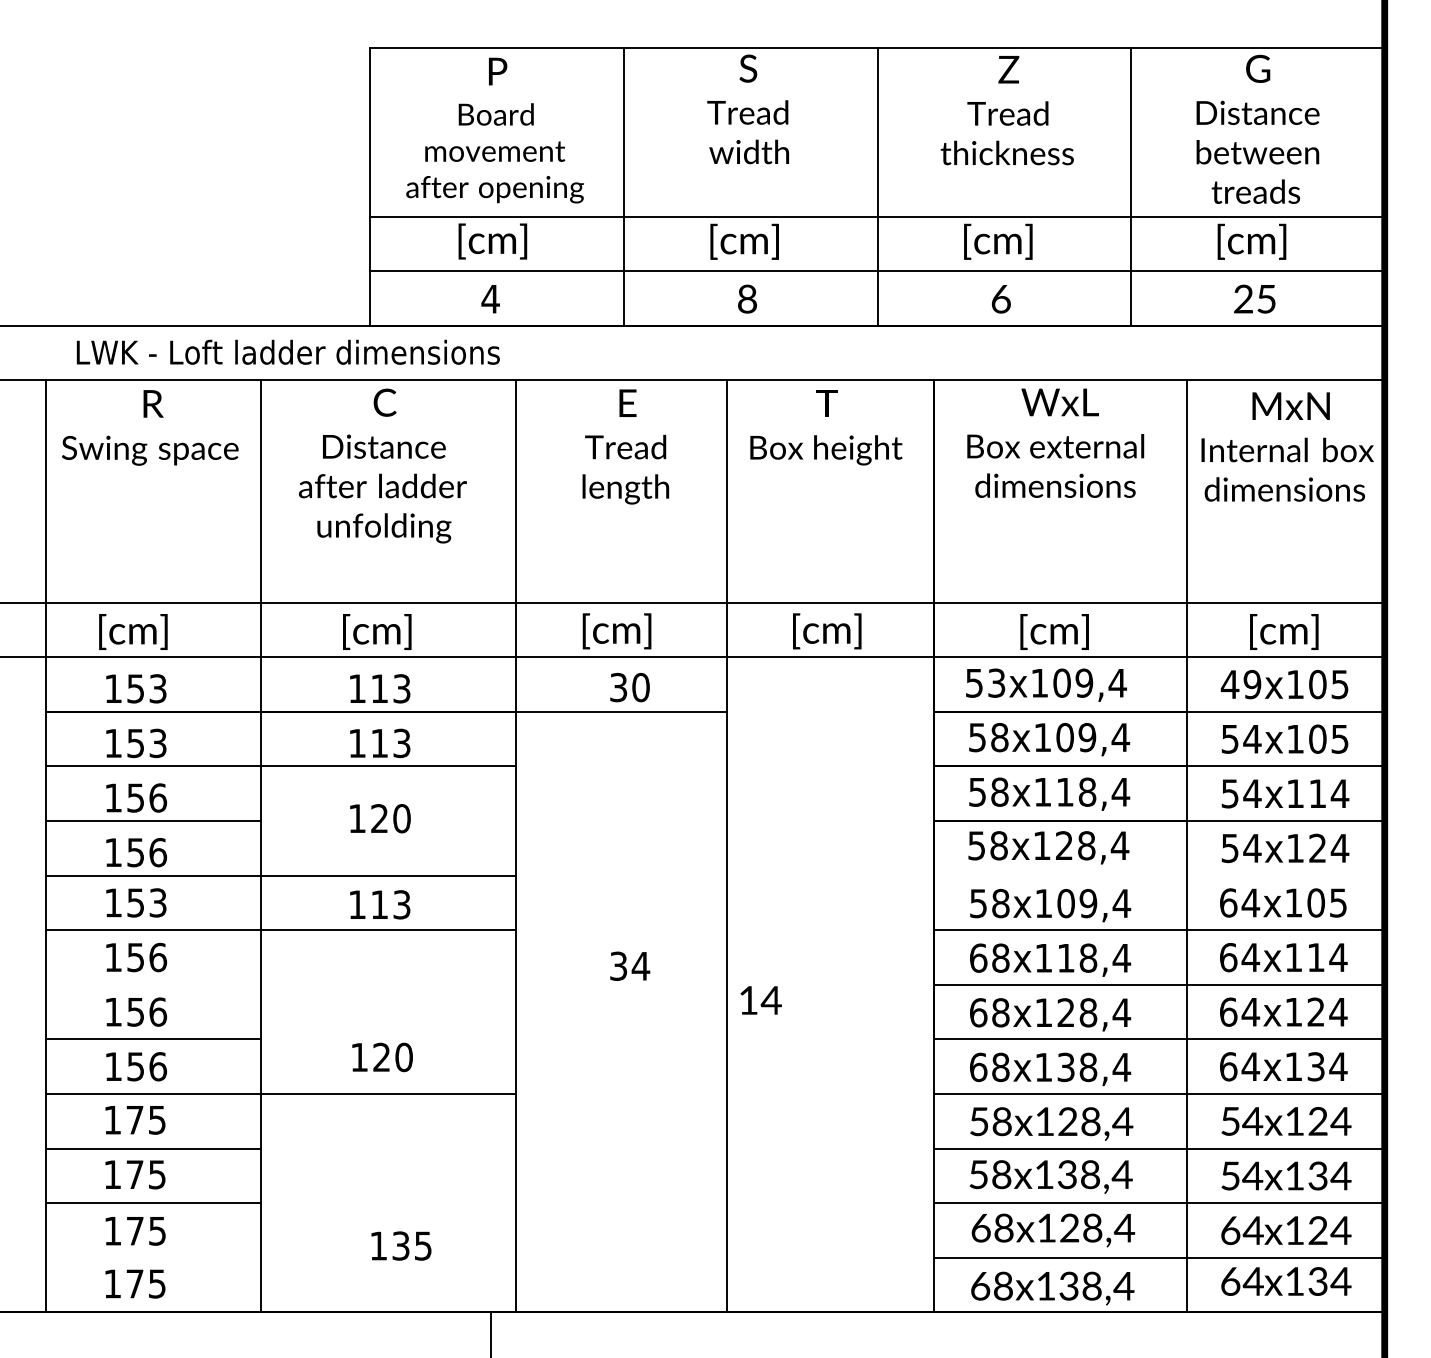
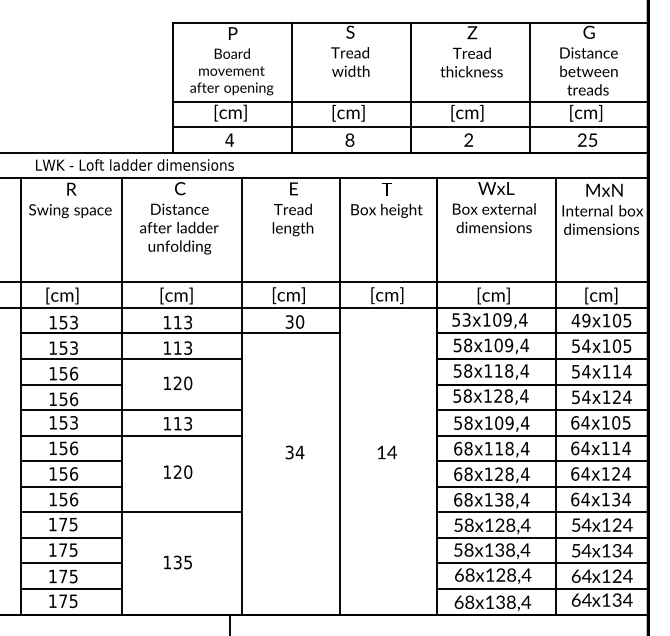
text: (1000, 297) -> (468, 139), 6 -> 2
line: (1158, 876) -> (542, 410), added
line: (152, 985) -> (71, 461), added
text: (759, 1000) -> (386, 452), moved
text: (383, 1055) -> (178, 471), moved
text: (400, 1246) -> (177, 562), moved
line: (152, 1258) -> (71, 589), added

